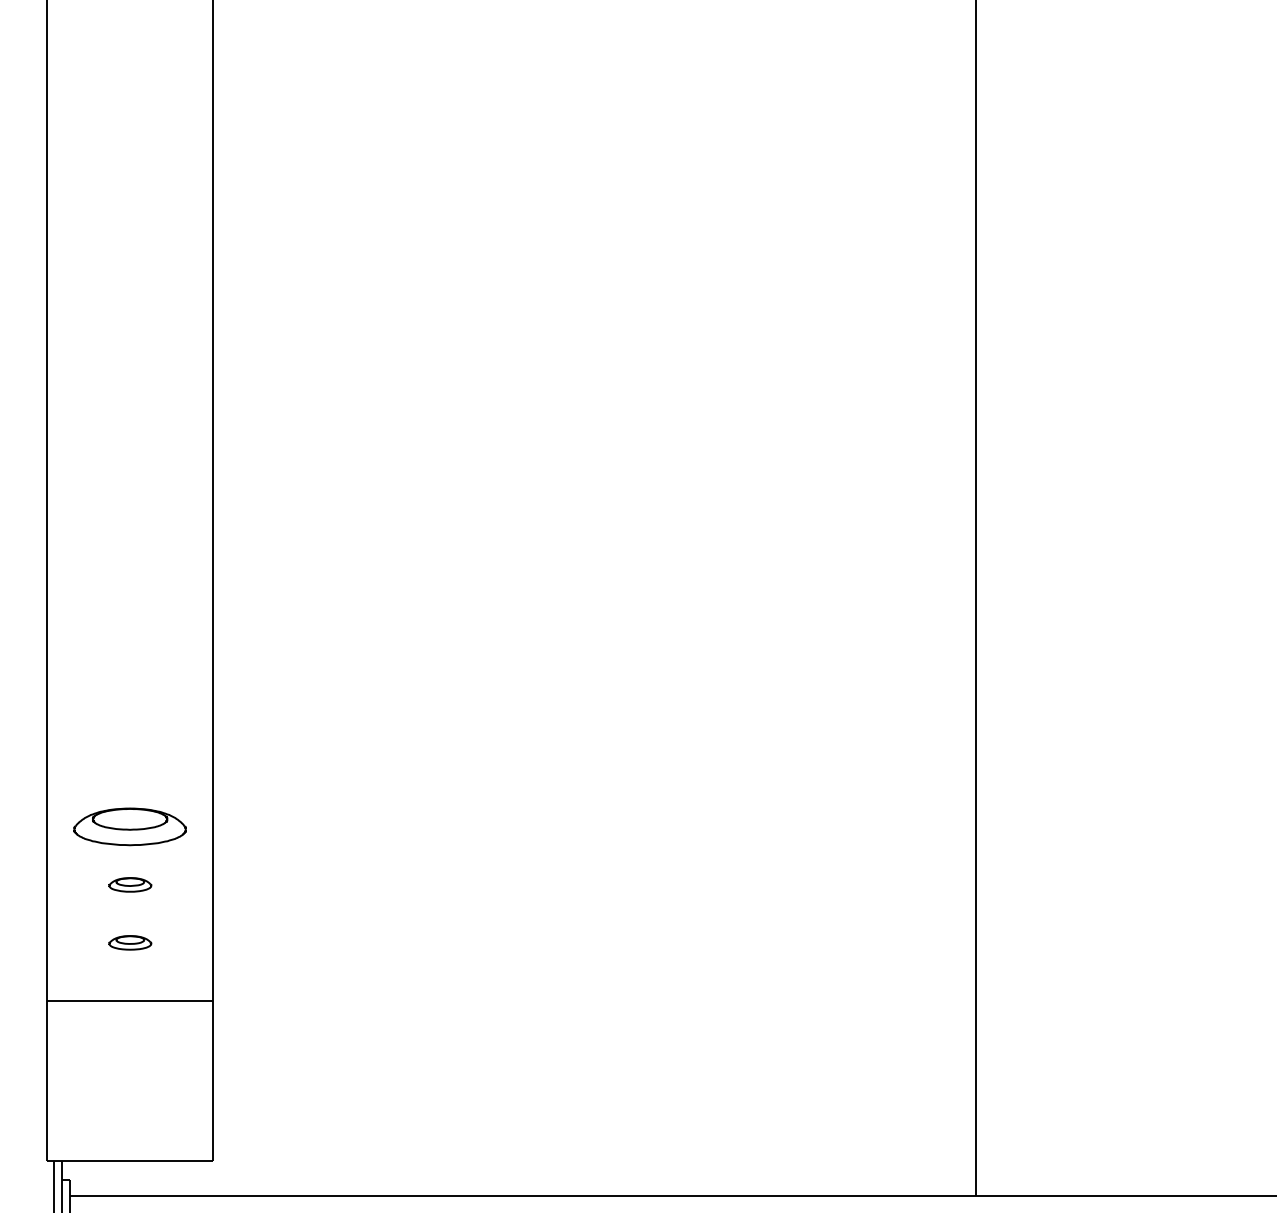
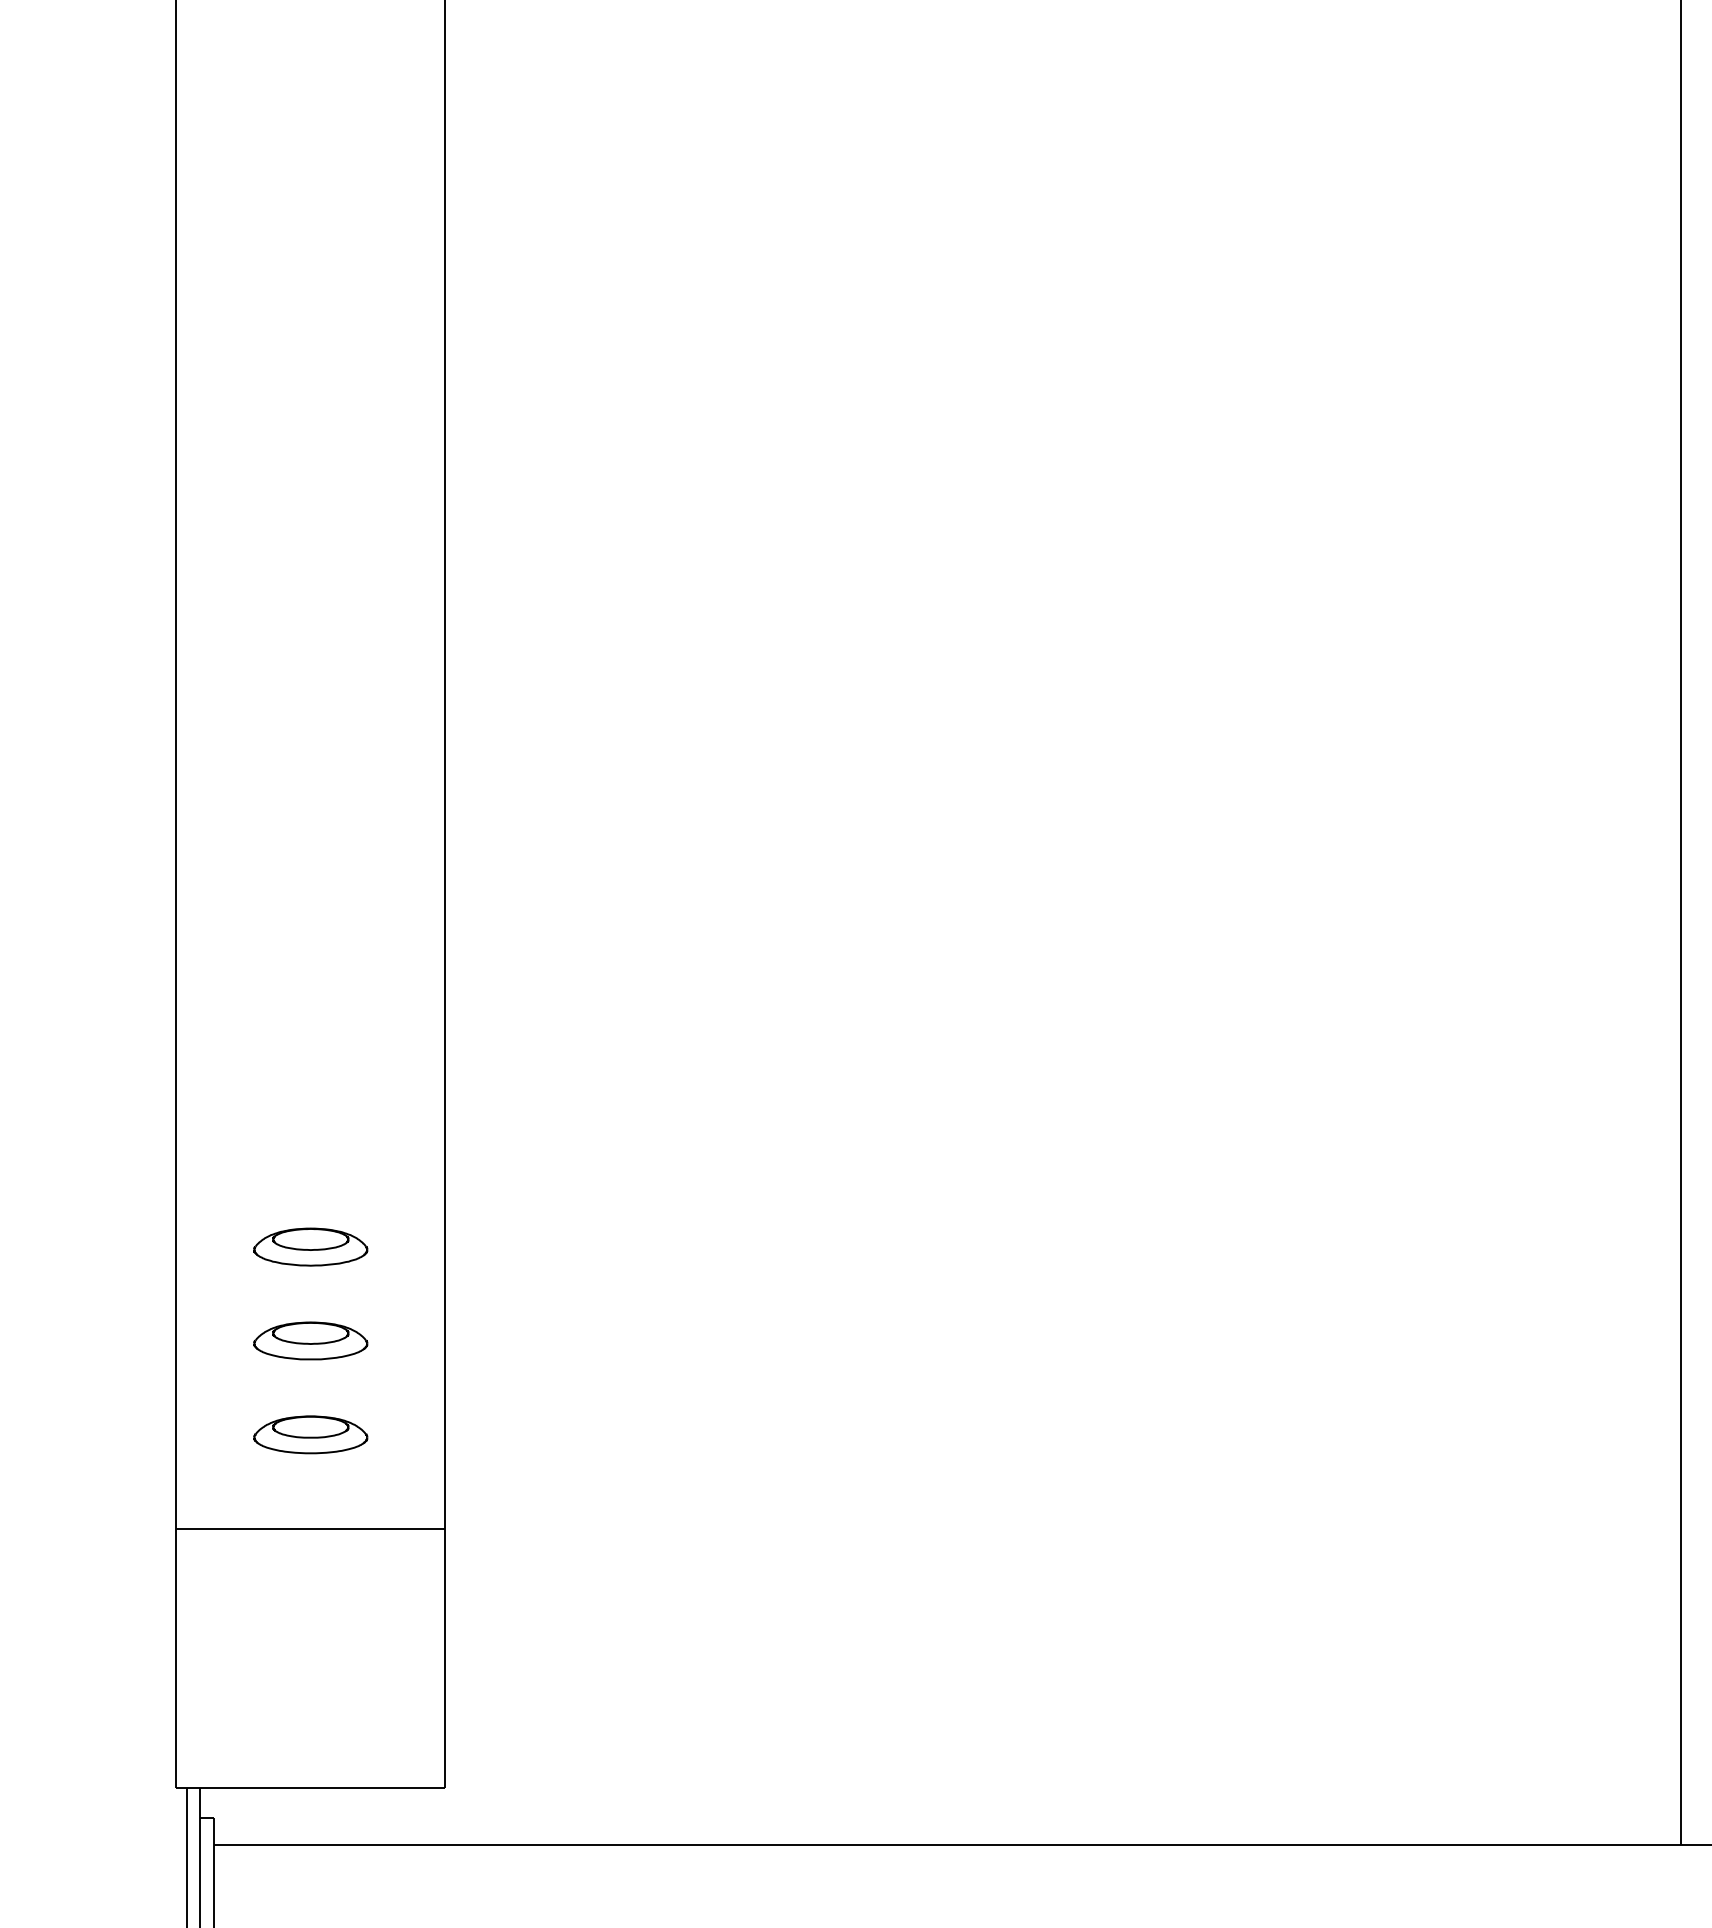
part: (130, 826) -> (311, 1246), size x0.62
part: (130, 884) -> (311, 1340), size x1.67
part: (130, 942) -> (311, 1434), size x1.67

